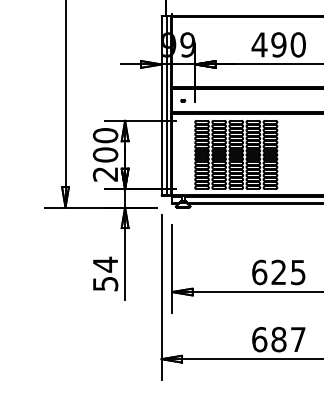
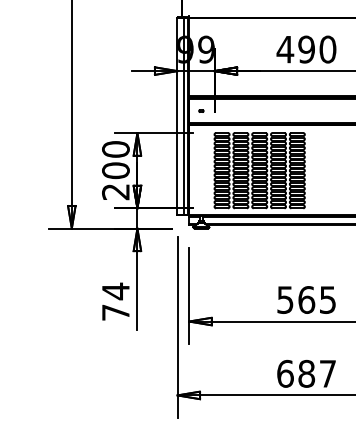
text: (269, 272) -> (296, 300), 625 -> 565
text: (105, 284) -> (115, 313), 54 -> 74

